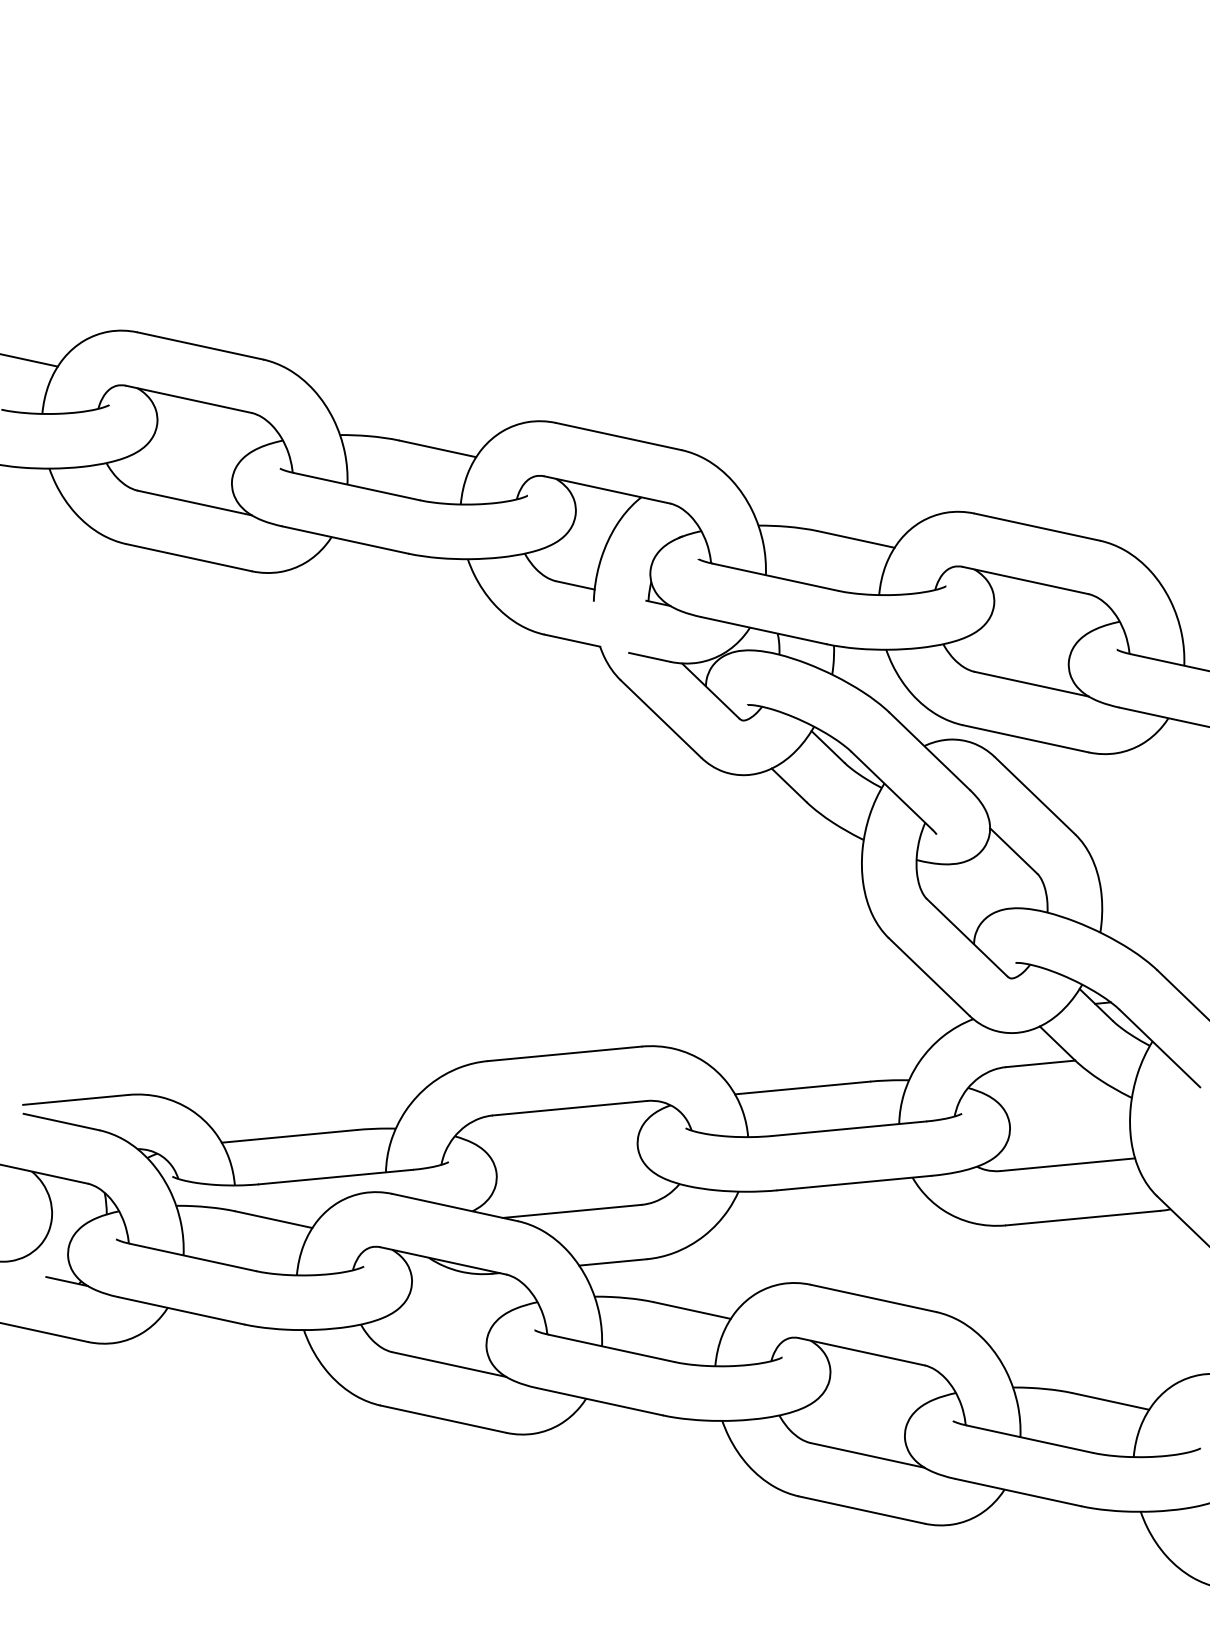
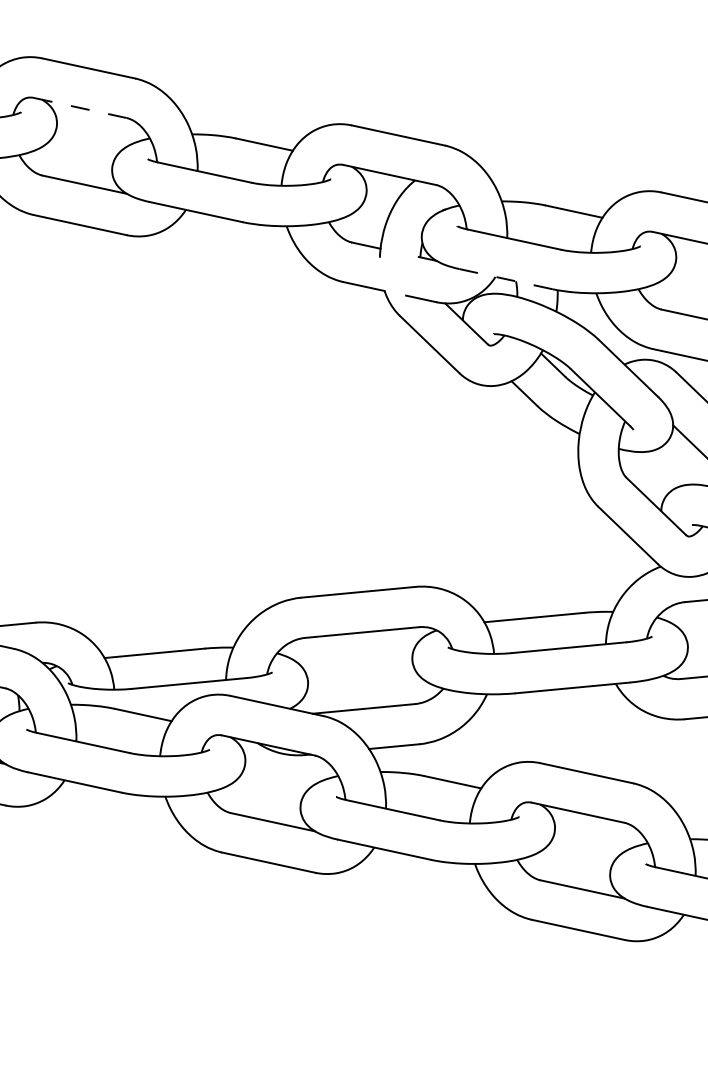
line: (188, 399) -> (79, 108), solid -> dashed
line: (764, 630) -> (506, 279), solid -> dashed

